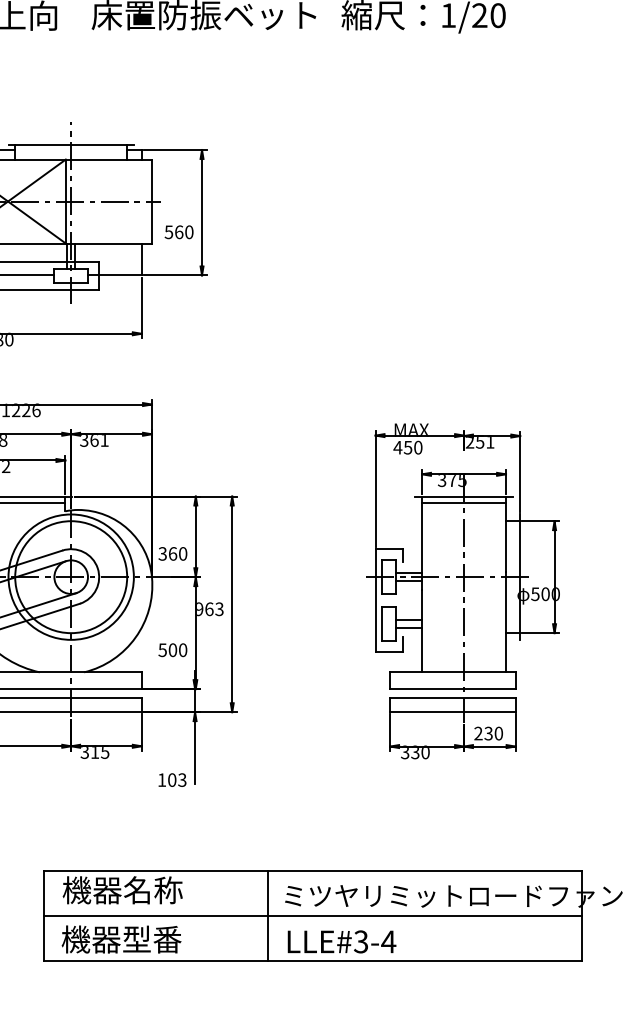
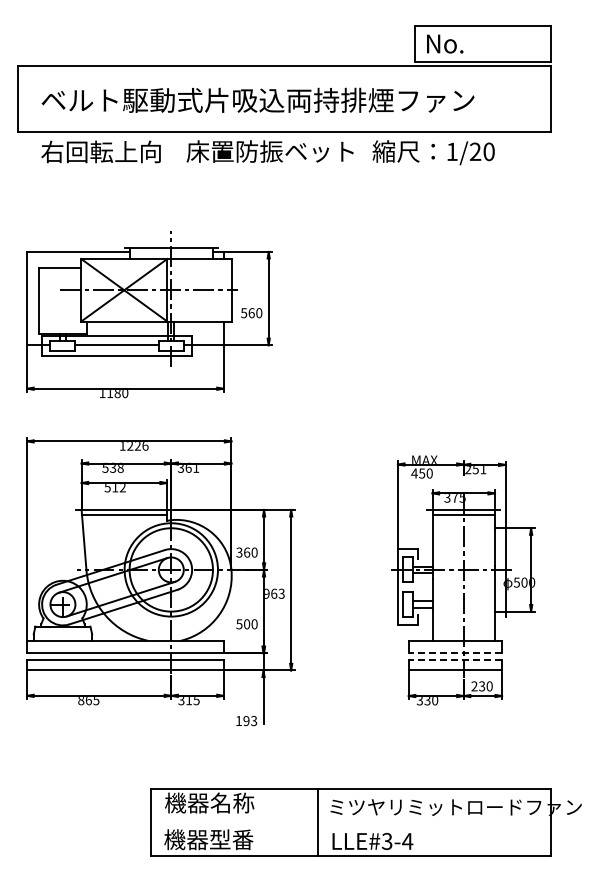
line: (452, 689) -> (455, 653), solid -> dashed
line: (452, 697) -> (455, 659), solid -> dashed
text: (172, 780) -> (246, 721), 103 -> 193
line: (313, 916) -> (351, 822), removed

